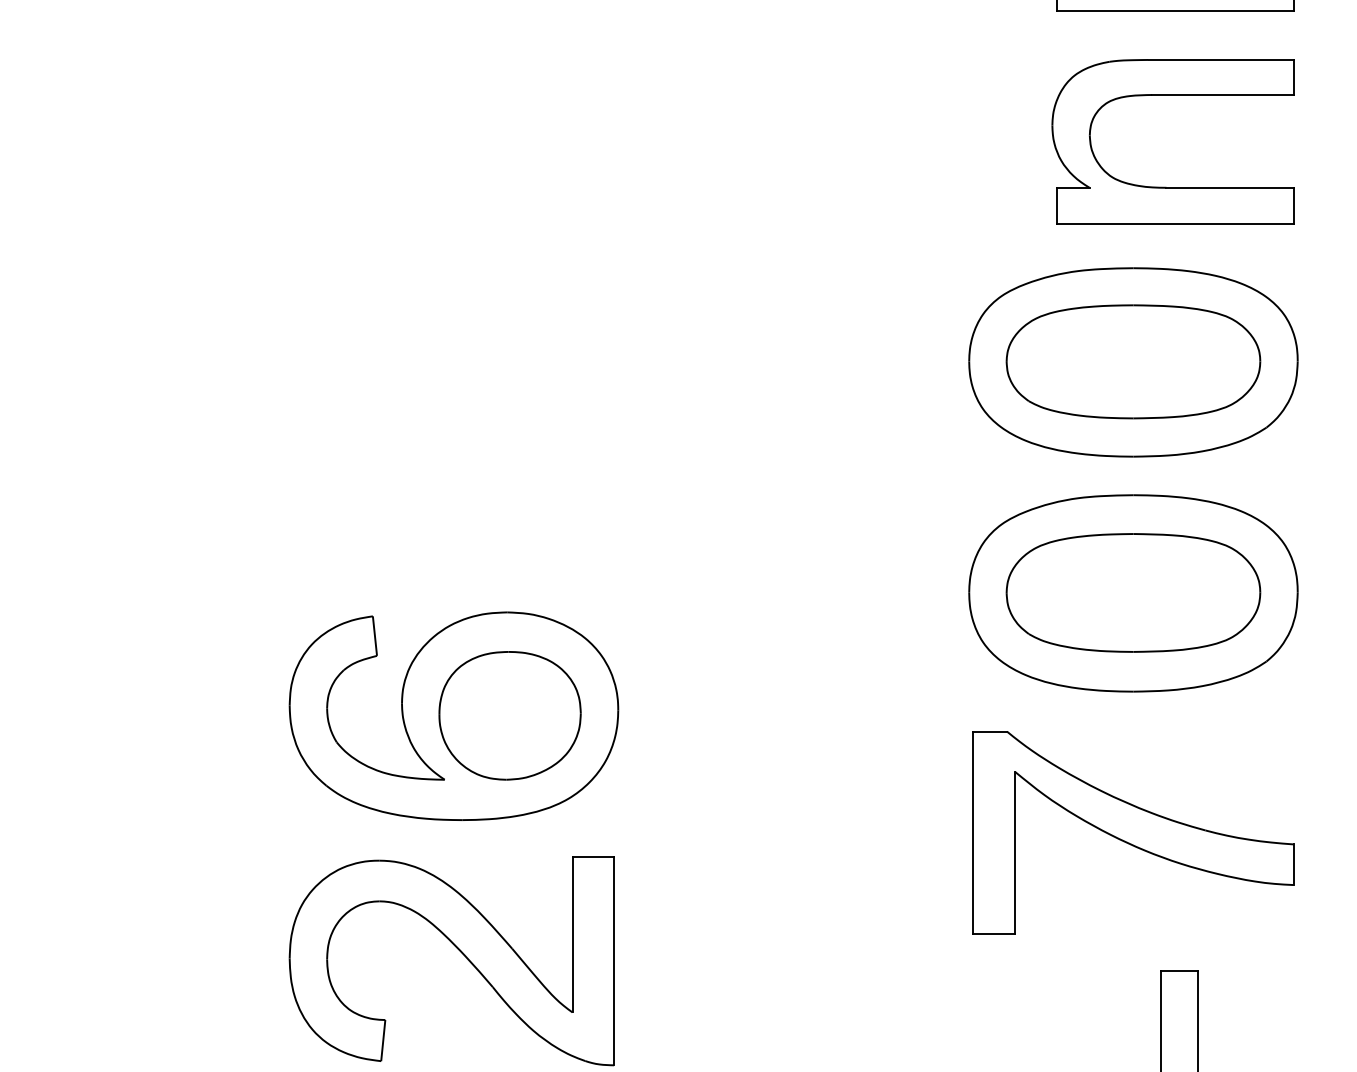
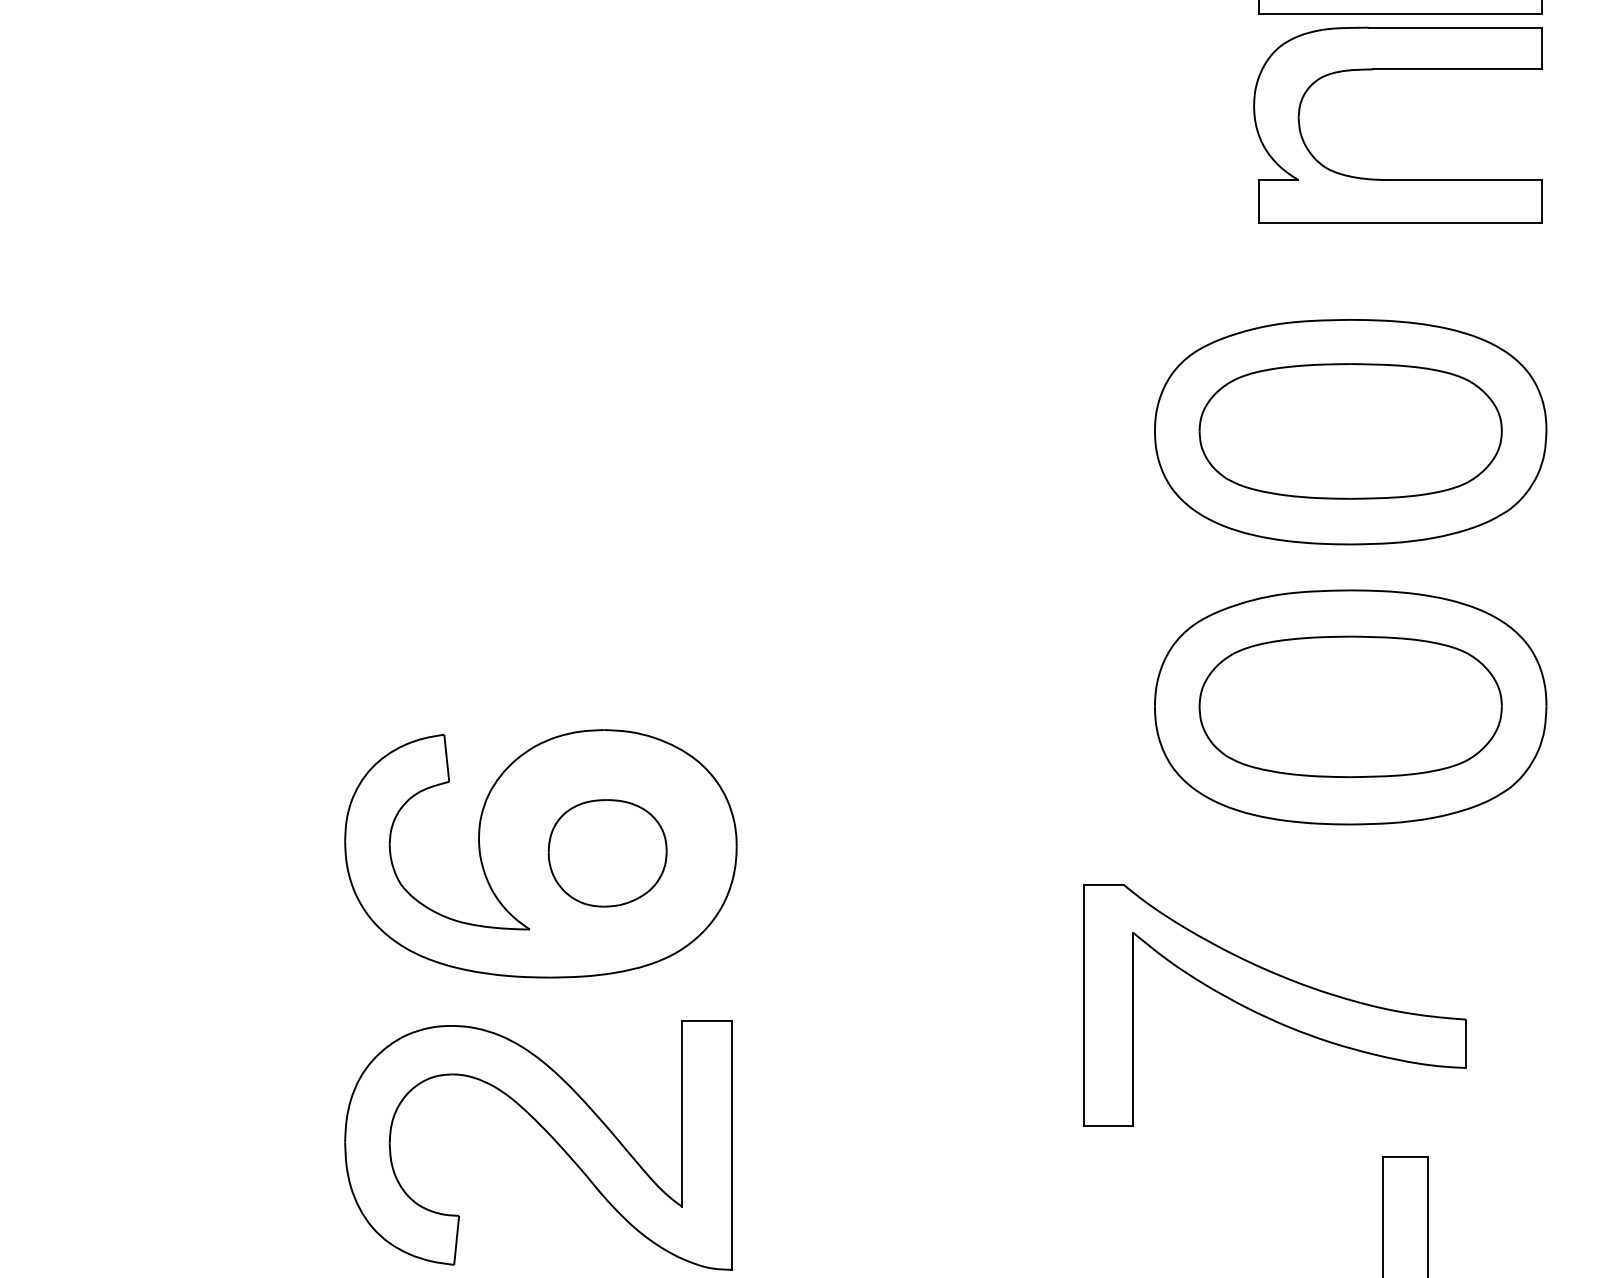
part: (1172, 95) -> (1397, 69), moved
part: (509, 715) -> (607, 853), size x0.7
part: (1133, 832) -> (1274, 1005), moved

